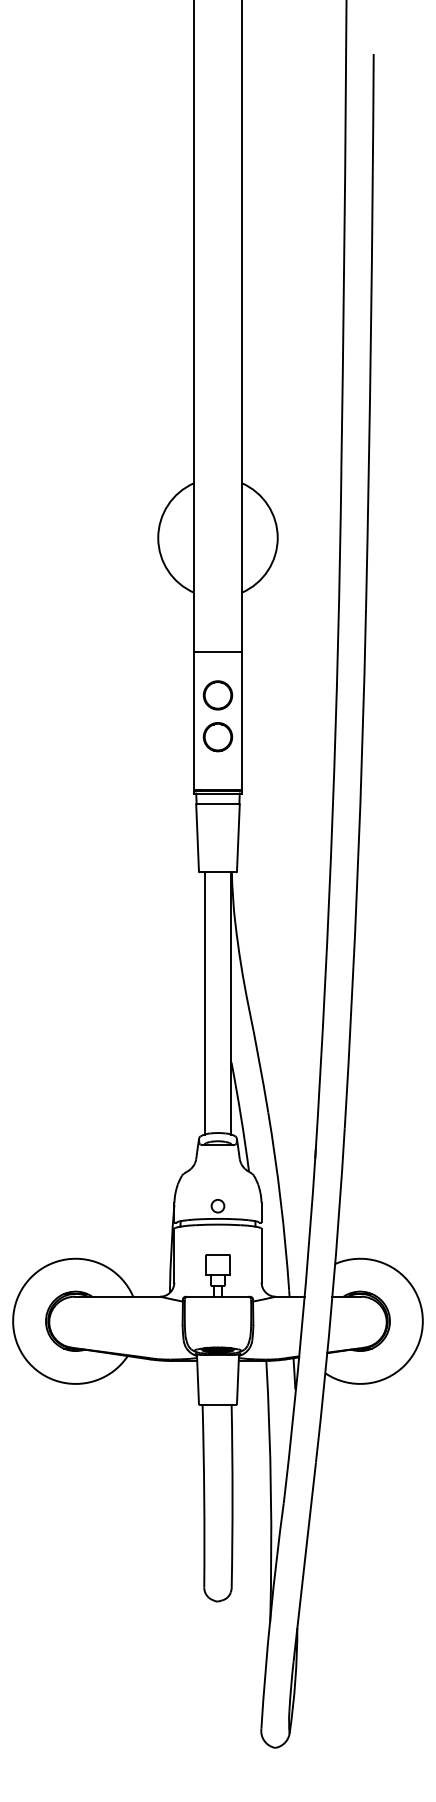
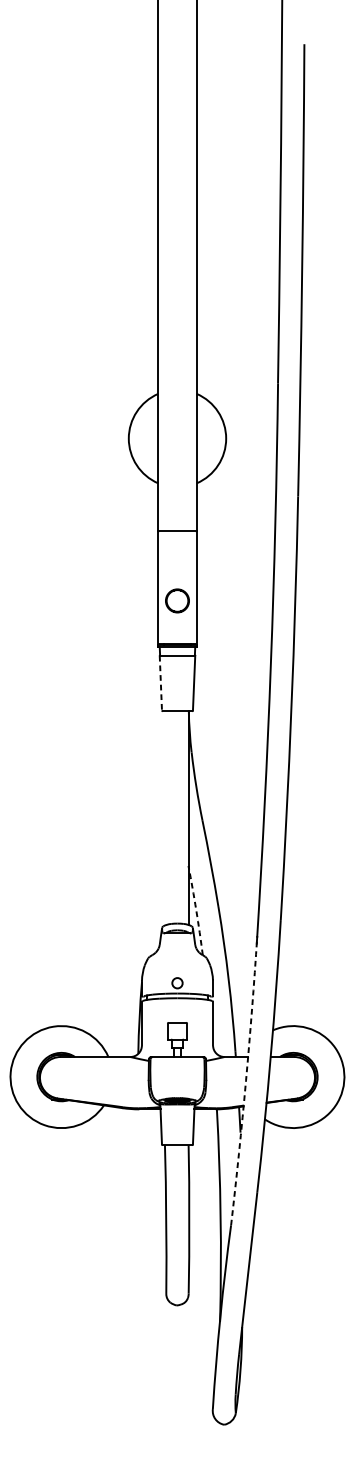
part: (217, 695) -> (177, 567), removed
line: (197, 838) -> (160, 683), solid -> dashed
line: (204, 1003) -> (166, 818), removed
arc: (241, 1116) -> (196, 910), solid -> dashed
arc: (302, 1326) -> (246, 1081), solid -> dashed

